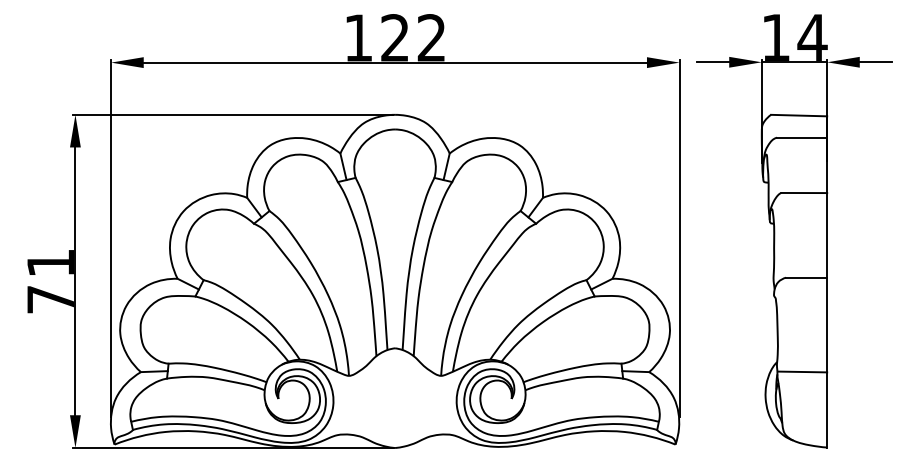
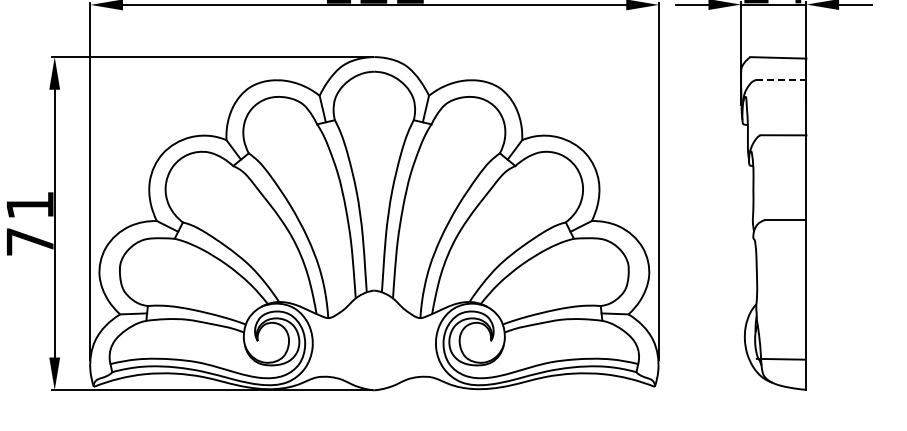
line: (802, 137) -> (781, 79), solid -> dashed
line: (802, 371) -> (780, 358), moved

